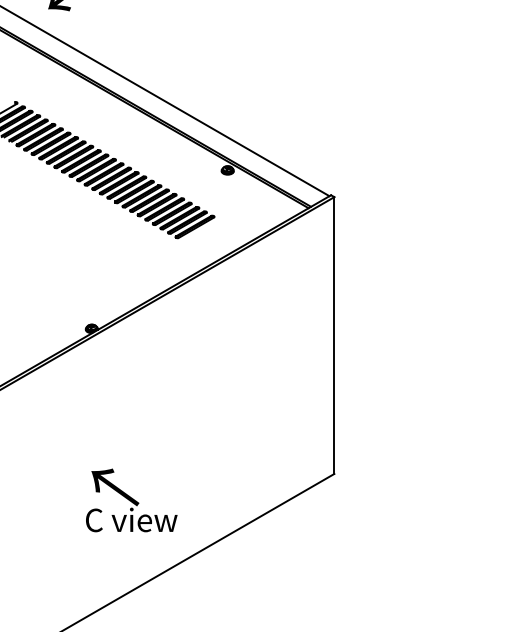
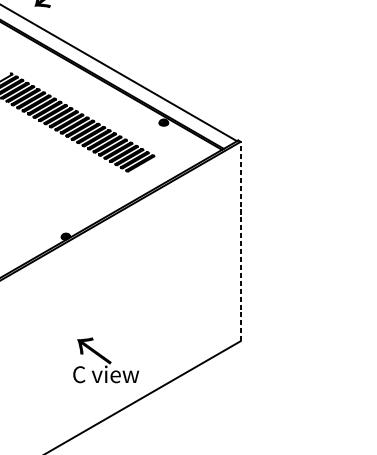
line: (334, 335) -> (240, 241), solid -> dashed
text: (131, 500) -> (106, 360), moved

